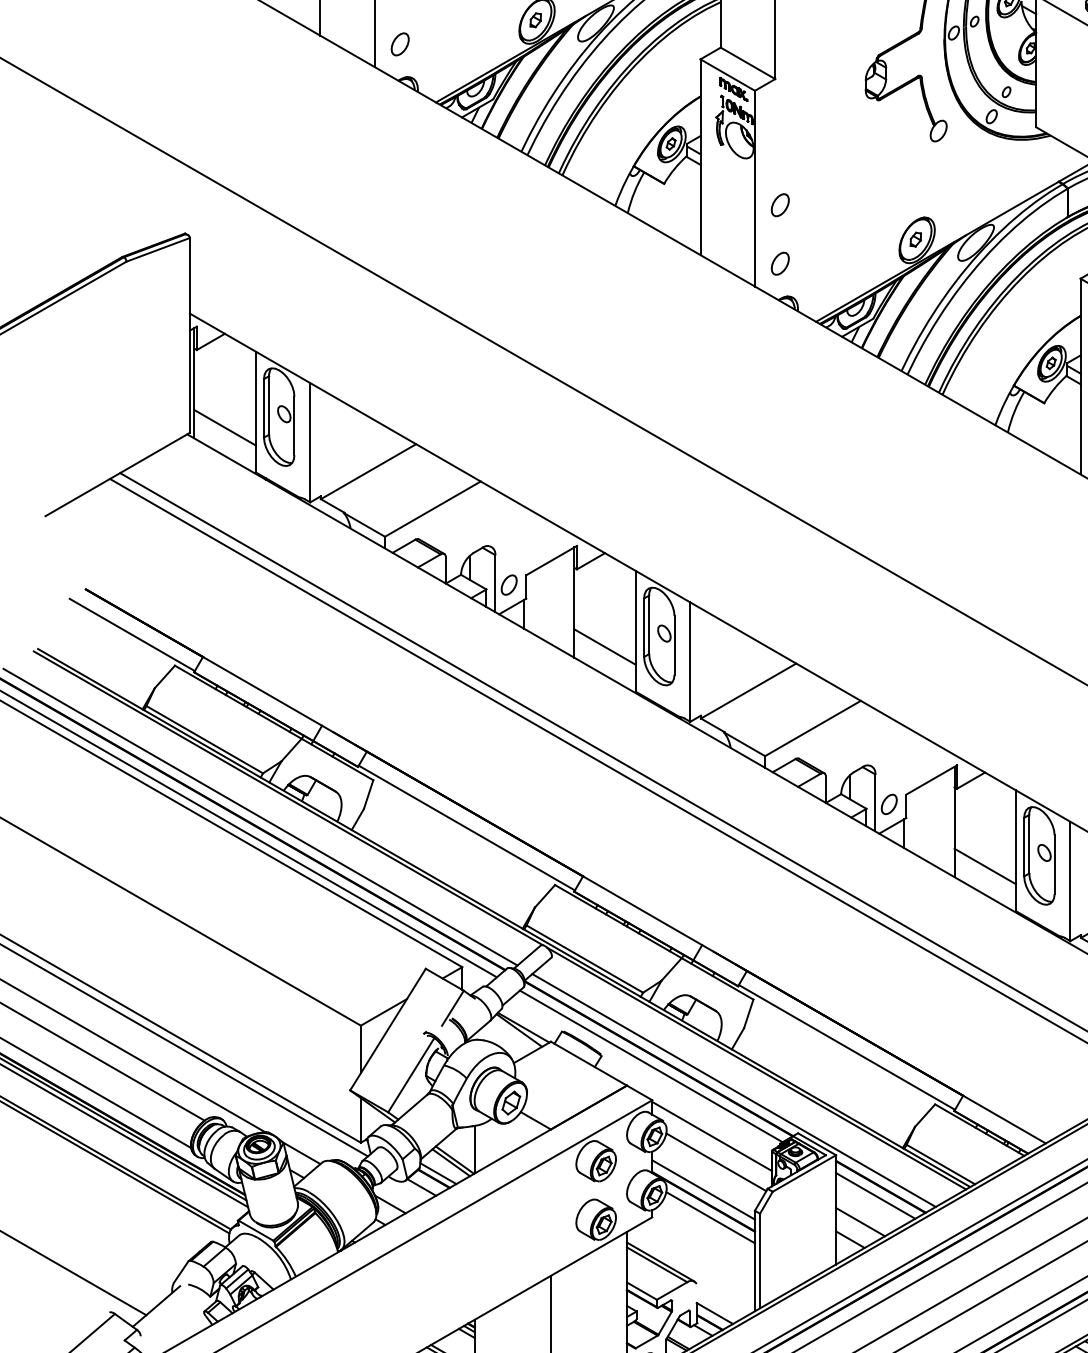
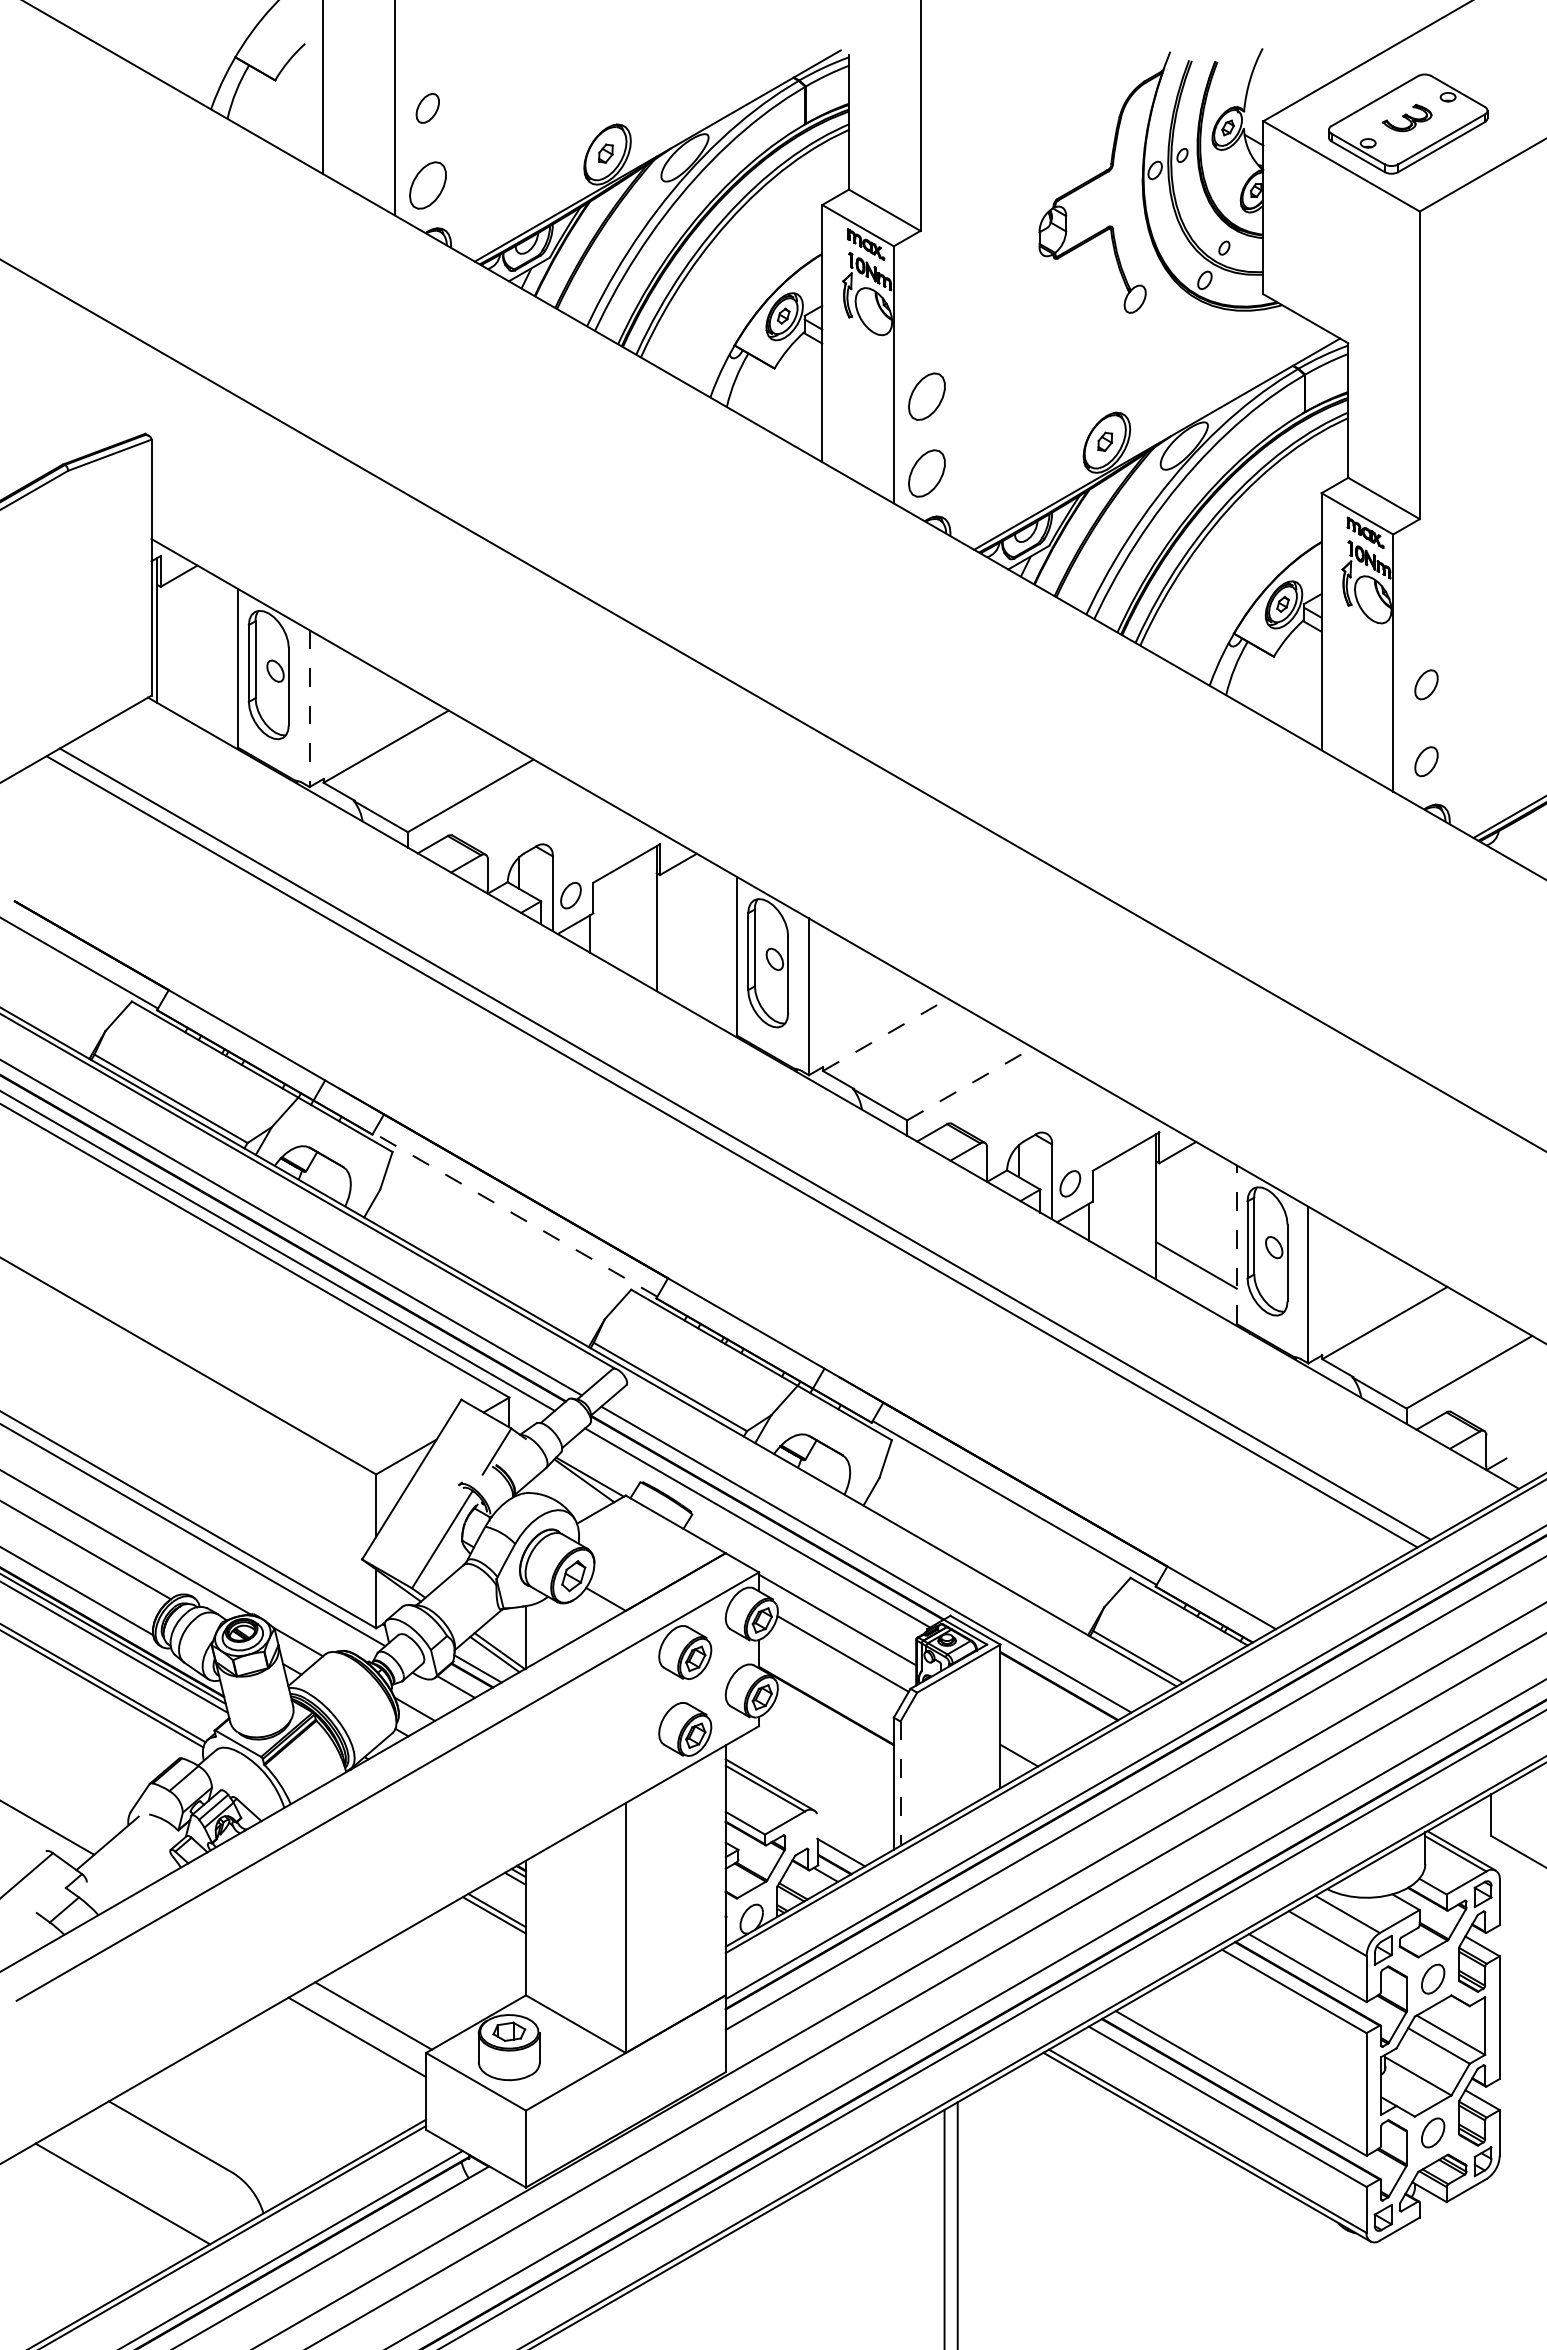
part: (399, 43) -> (427, 184), size x1.6
part: (780, 205) -> (927, 396), size x1.6
part: (780, 263) -> (927, 473), size x1.6
line: (224, 427) -> (197, 688), removed
line: (310, 443) -> (309, 709), solid -> dashed
line: (604, 646) -> (696, 976), removed
line: (748, 690) -> (885, 1034), solid -> dashed
line: (813, 728) -> (970, 1084), solid -> dashed
line: (466, 827) -> (515, 1214), solid -> dashed
line: (1015, 850) -> (1236, 1244), solid -> dashed
line: (756, 1068) -> (895, 1530), removed
line: (703, 1190) -> (826, 1690), removed
line: (875, 1196) -> (1052, 1698), removed
line: (710, 1217) -> (835, 1726), removed
line: (860, 1222) -> (1032, 1732), removed
line: (760, 1261) -> (900, 1784), solid -> dashed

